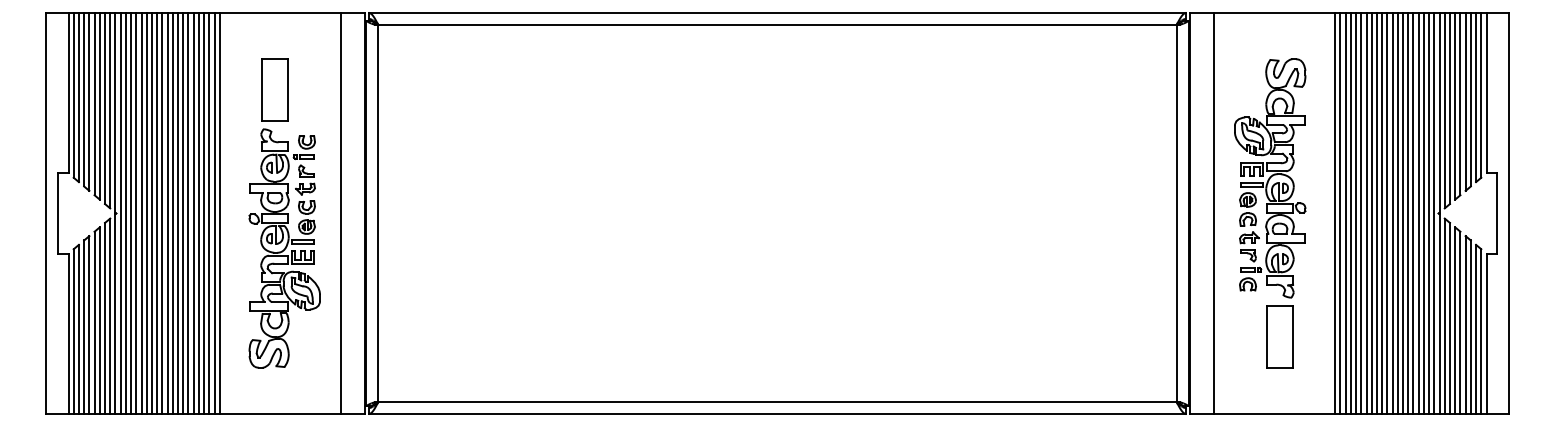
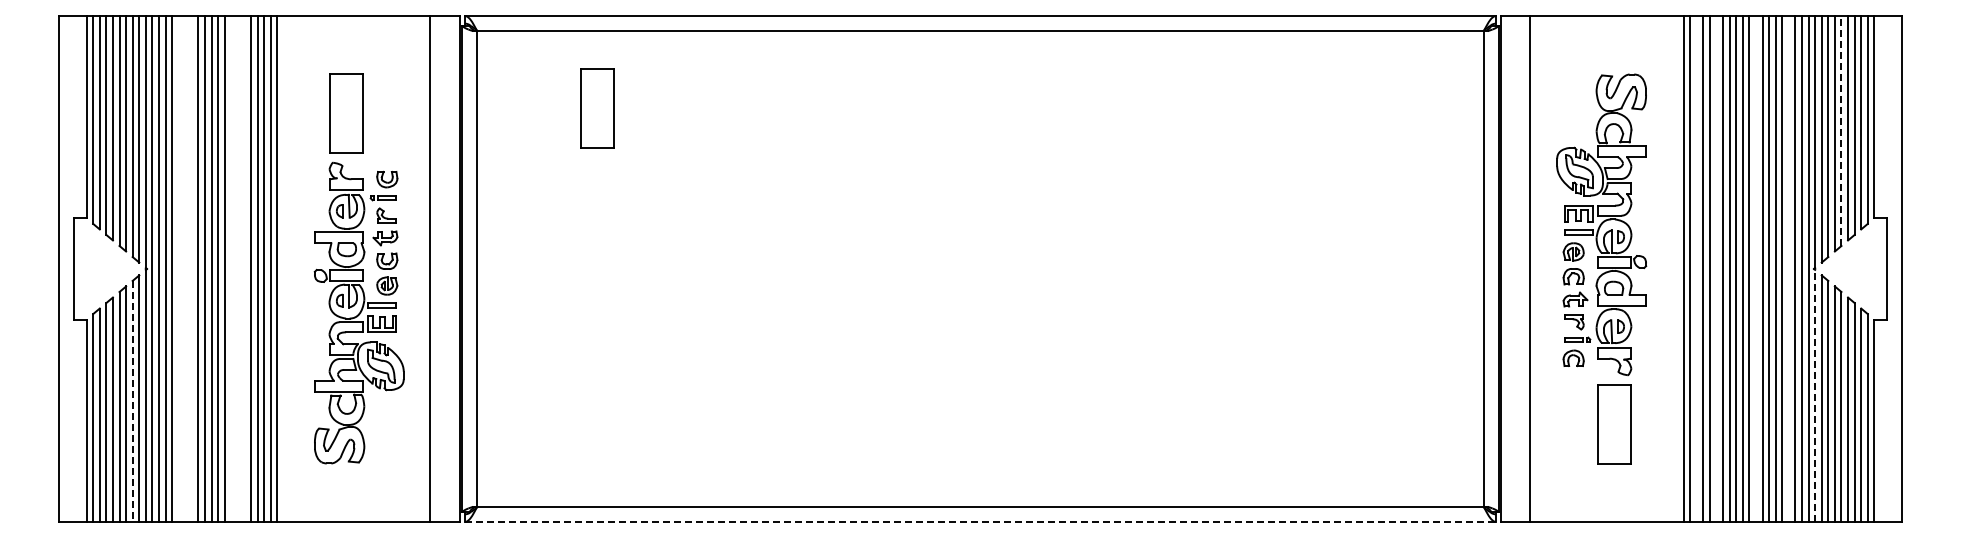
part: (473, 86) -> (597, 108), added
line: (1460, 104) -> (1841, 131), solid -> dashed
line: (141, 213) -> (178, 268), removed
line: (146, 213) -> (185, 268), removed
line: (151, 213) -> (191, 268), removed
line: (183, 213) -> (231, 268), removed
line: (188, 213) -> (237, 268), removed
line: (193, 213) -> (244, 268), removed
line: (1345, 213) -> (1696, 268), removed
line: (1361, 213) -> (1716, 268), removed
line: (1392, 213) -> (1755, 268), removed
line: (1418, 213) -> (1788, 268), removed
line: (1439, 313) -> (1815, 395), solid -> dashed
line: (104, 318) -> (132, 401), solid -> dashed
line: (778, 413) -> (981, 521), solid -> dashed

